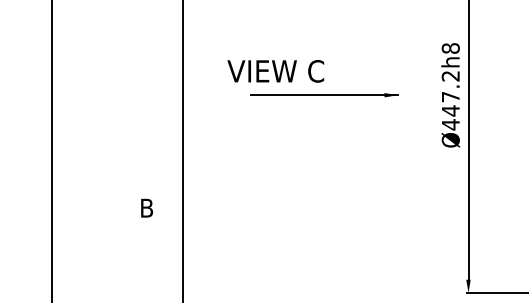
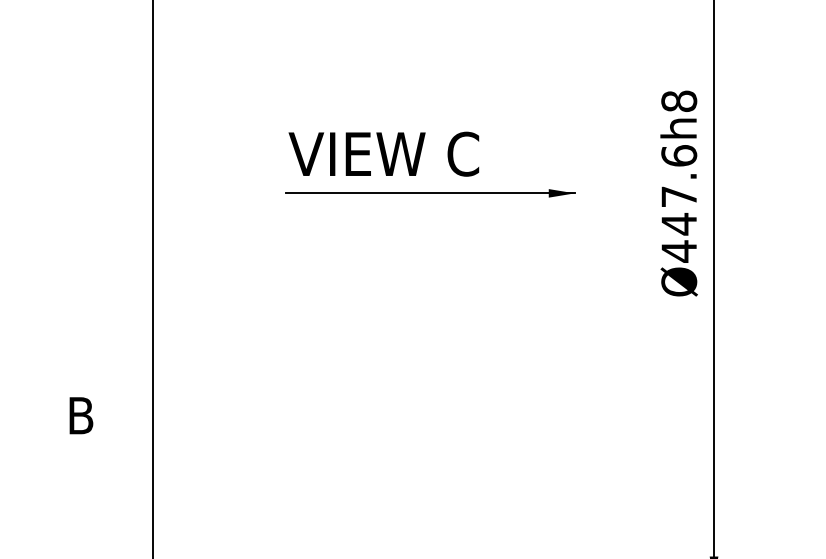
text: (275, 71) -> (383, 154), moved
text: (450, 75) -> (678, 154), Ø447.2h8 -> Ø447.6h8

